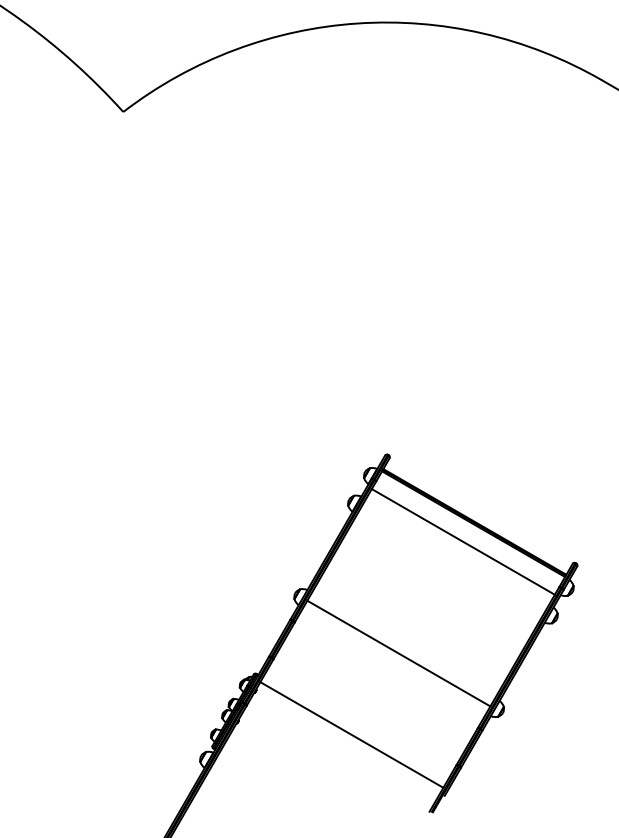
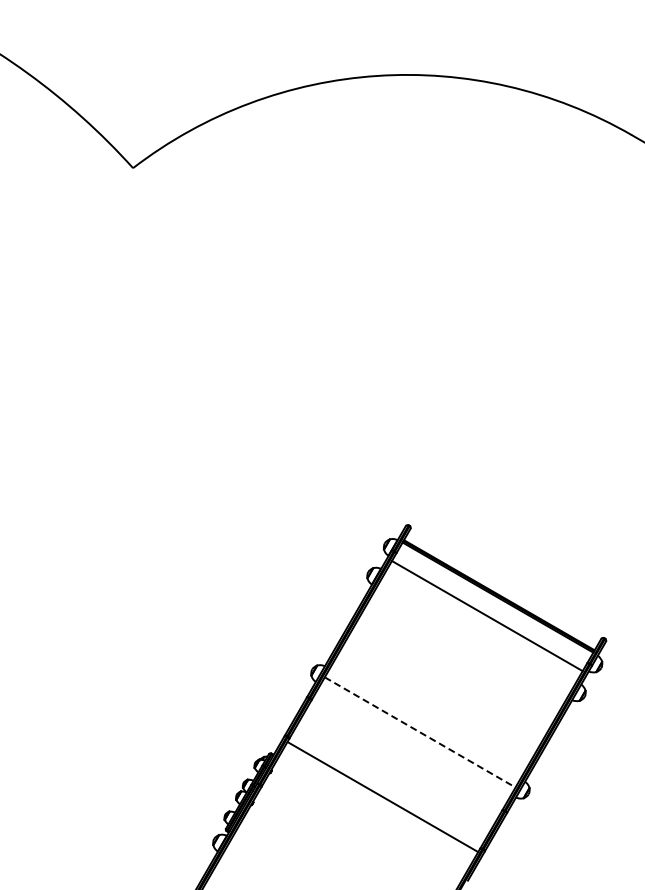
line: (399, 653) -> (420, 732), solid -> dashed
line: (351, 735) -> (382, 797), moved

